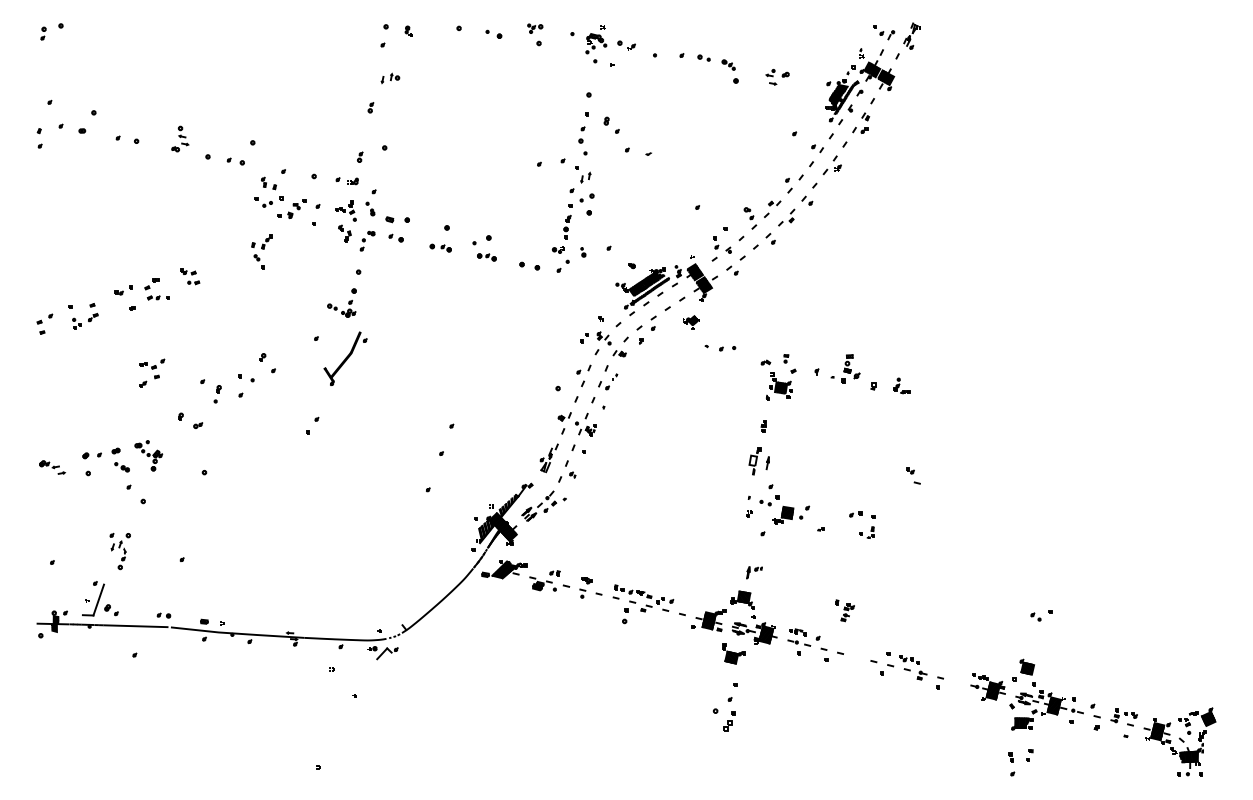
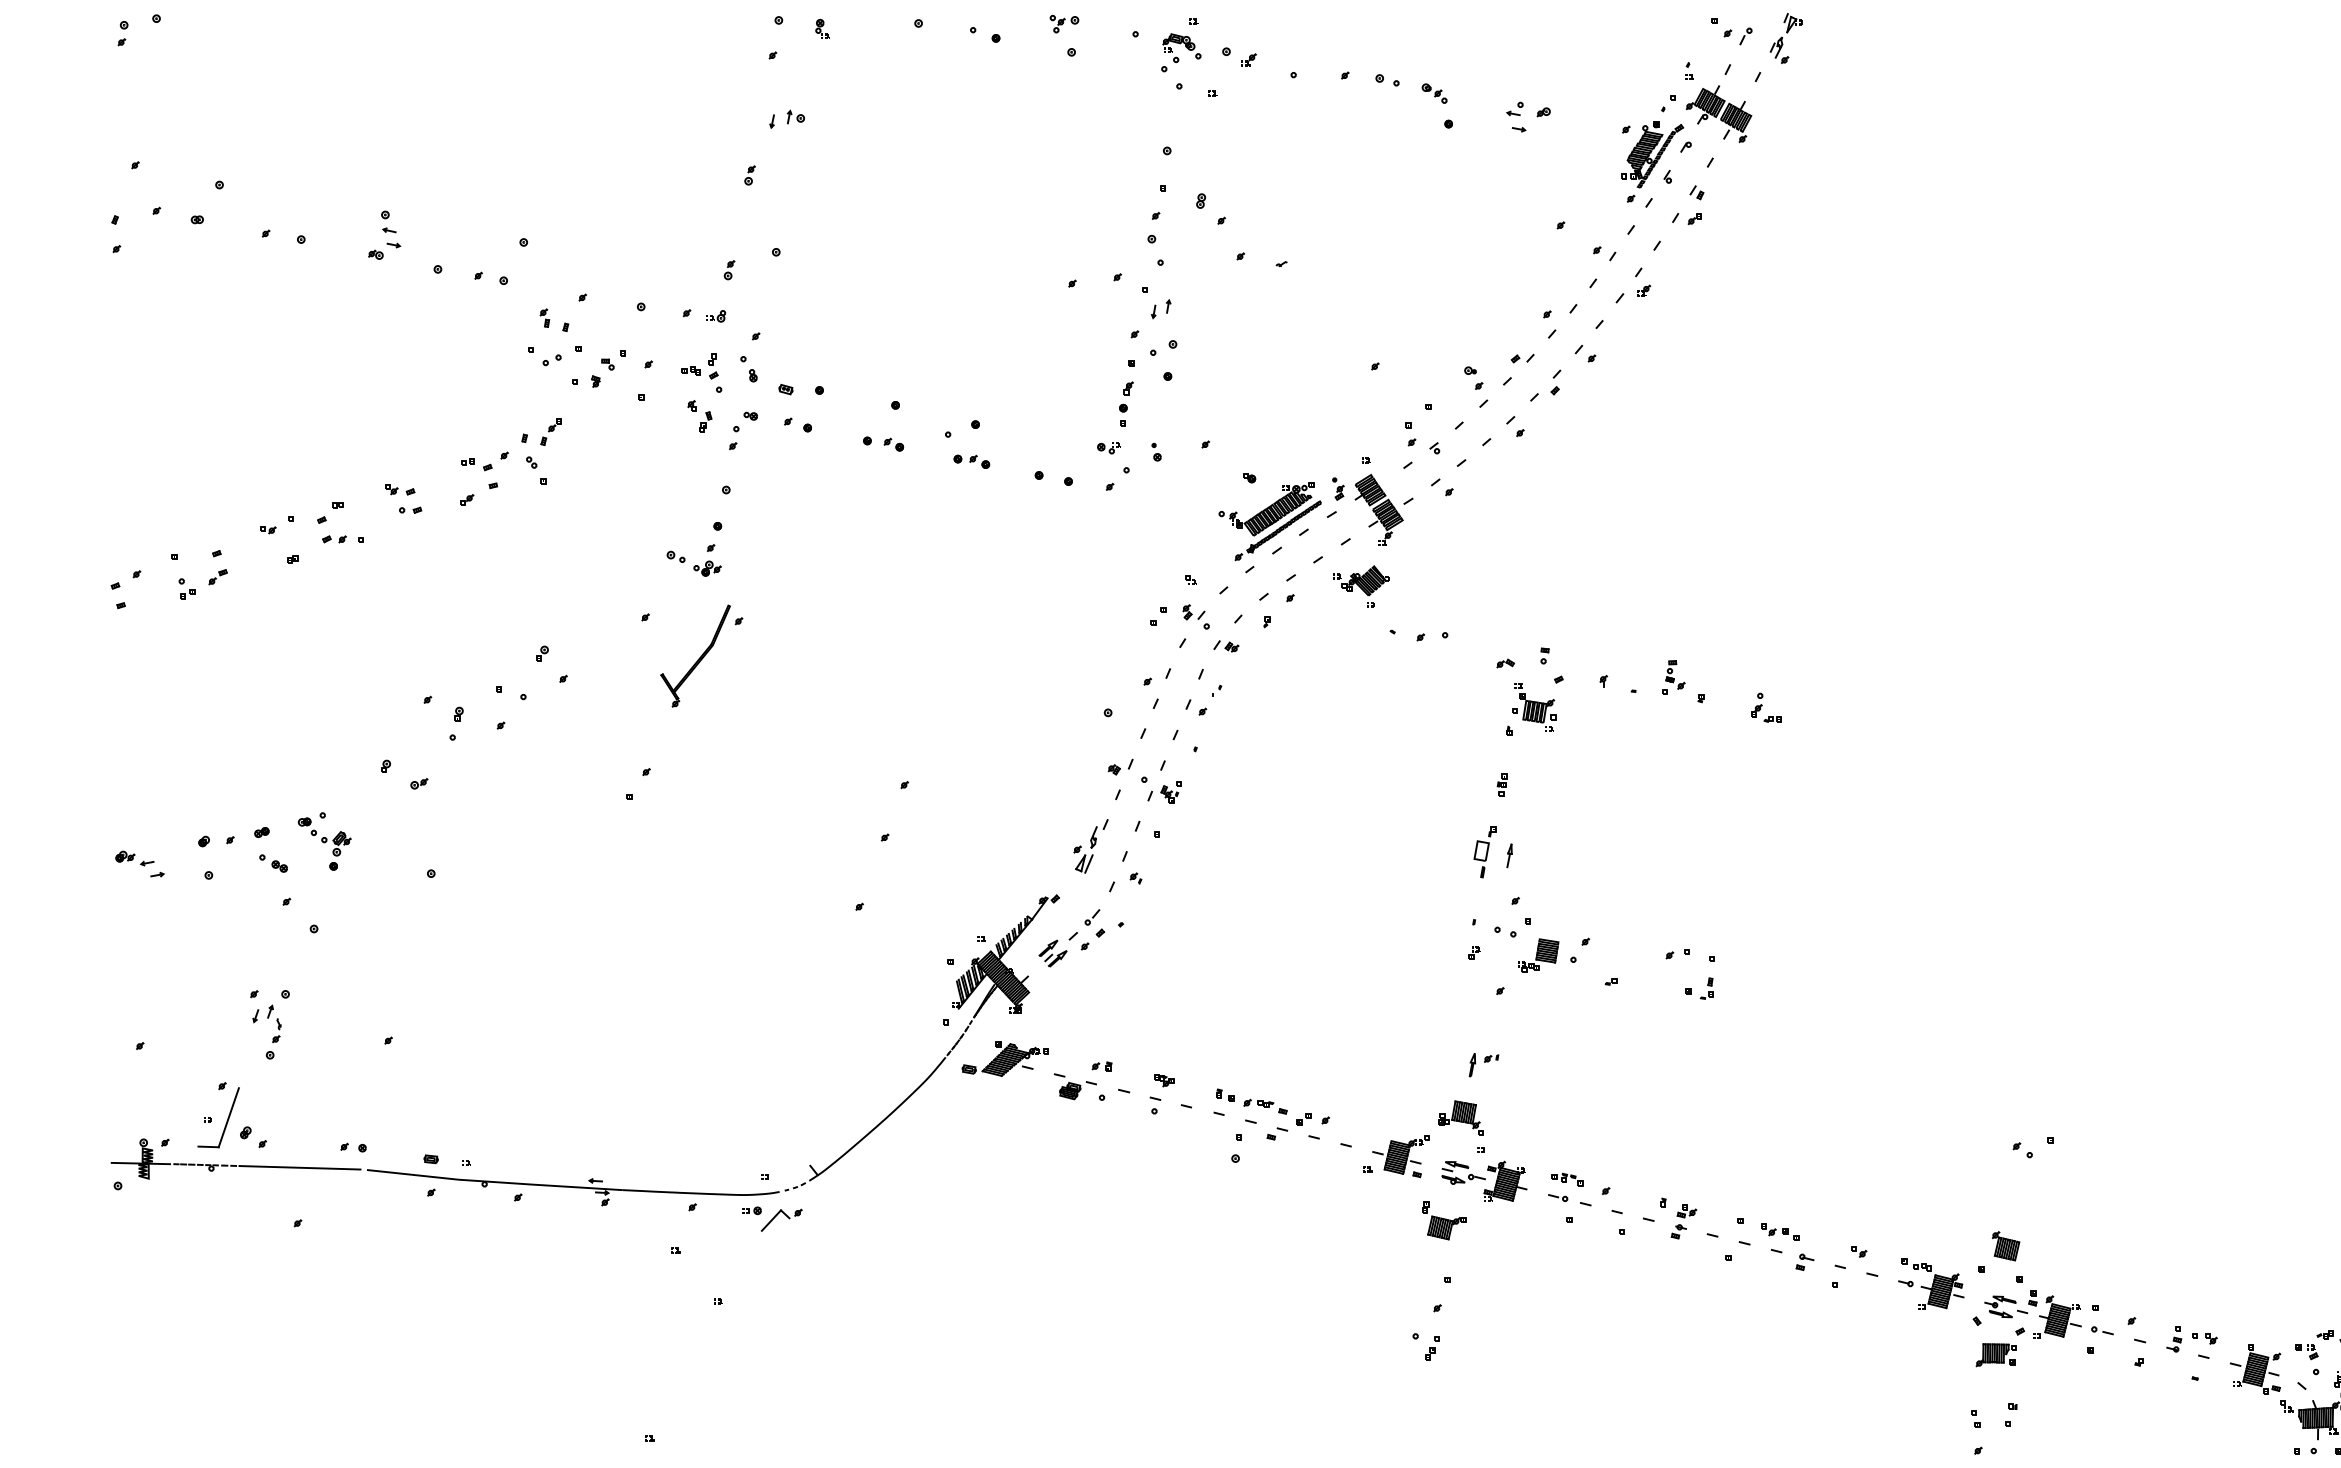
part: (690, 322) -> (1361, 586), size x1.67
part: (858, 371) -> (1683, 680), size x0.62
part: (152, 372) -> (484, 477), moved
part: (913, 475) -> (1864, 1260), moved
part: (844, 610) -> (1677, 1218), moved
part: (723, 719) -> (1424, 1346), size x0.62

